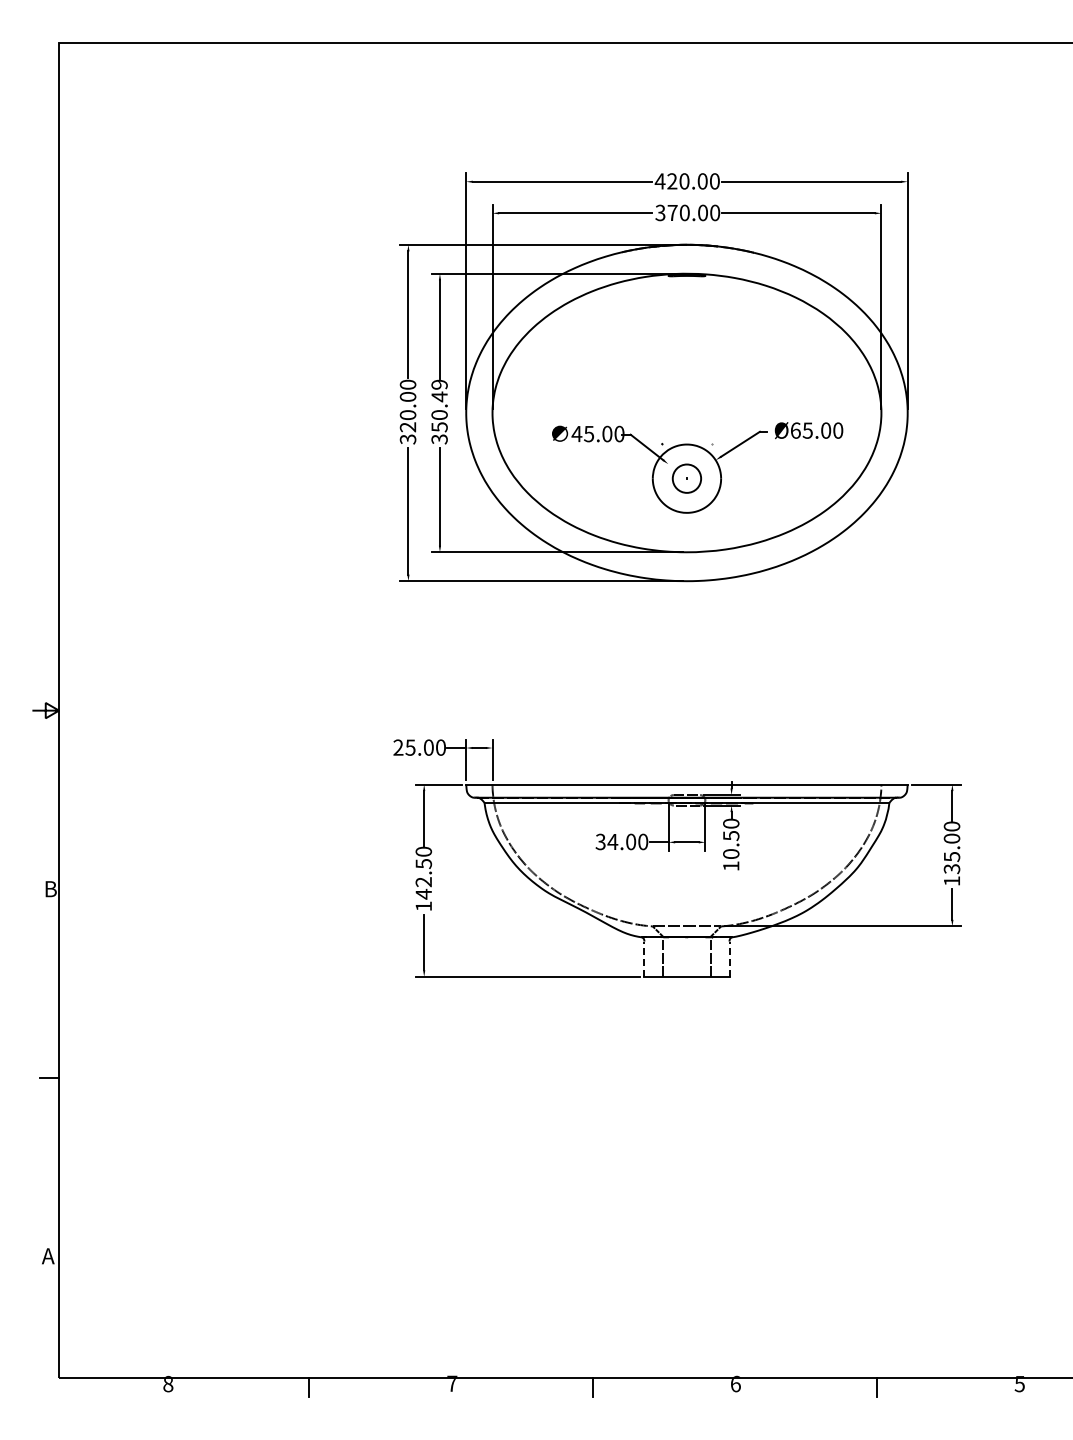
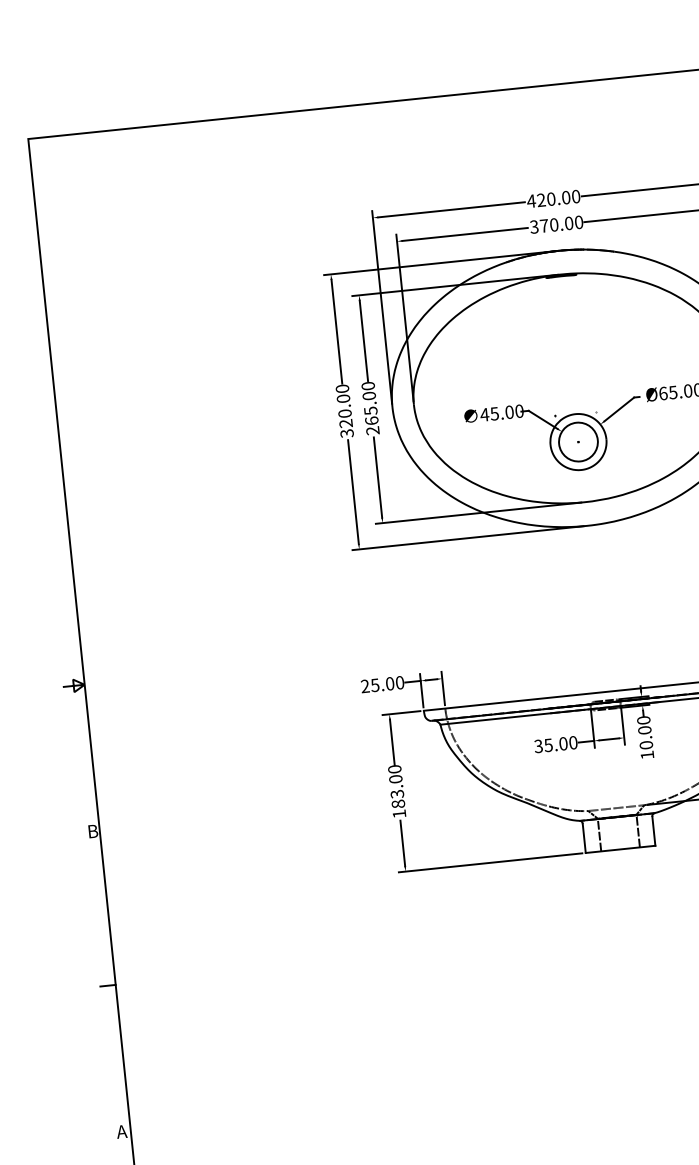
text: (439, 411) -> (370, 408), 350.49 -> 265.00
circle: (686, 478) -> (578, 441), size x1.67
text: (731, 835) -> (645, 730), 10.50 -> 10.00
text: (612, 842) -> (548, 745), 34.00 -> 35.00
text: (423, 879) -> (396, 792), 142.50 -> 183.00
line: (644, 959) -> (584, 838), dashed -> solid
line: (729, 959) -> (653, 831), dashed -> solid

